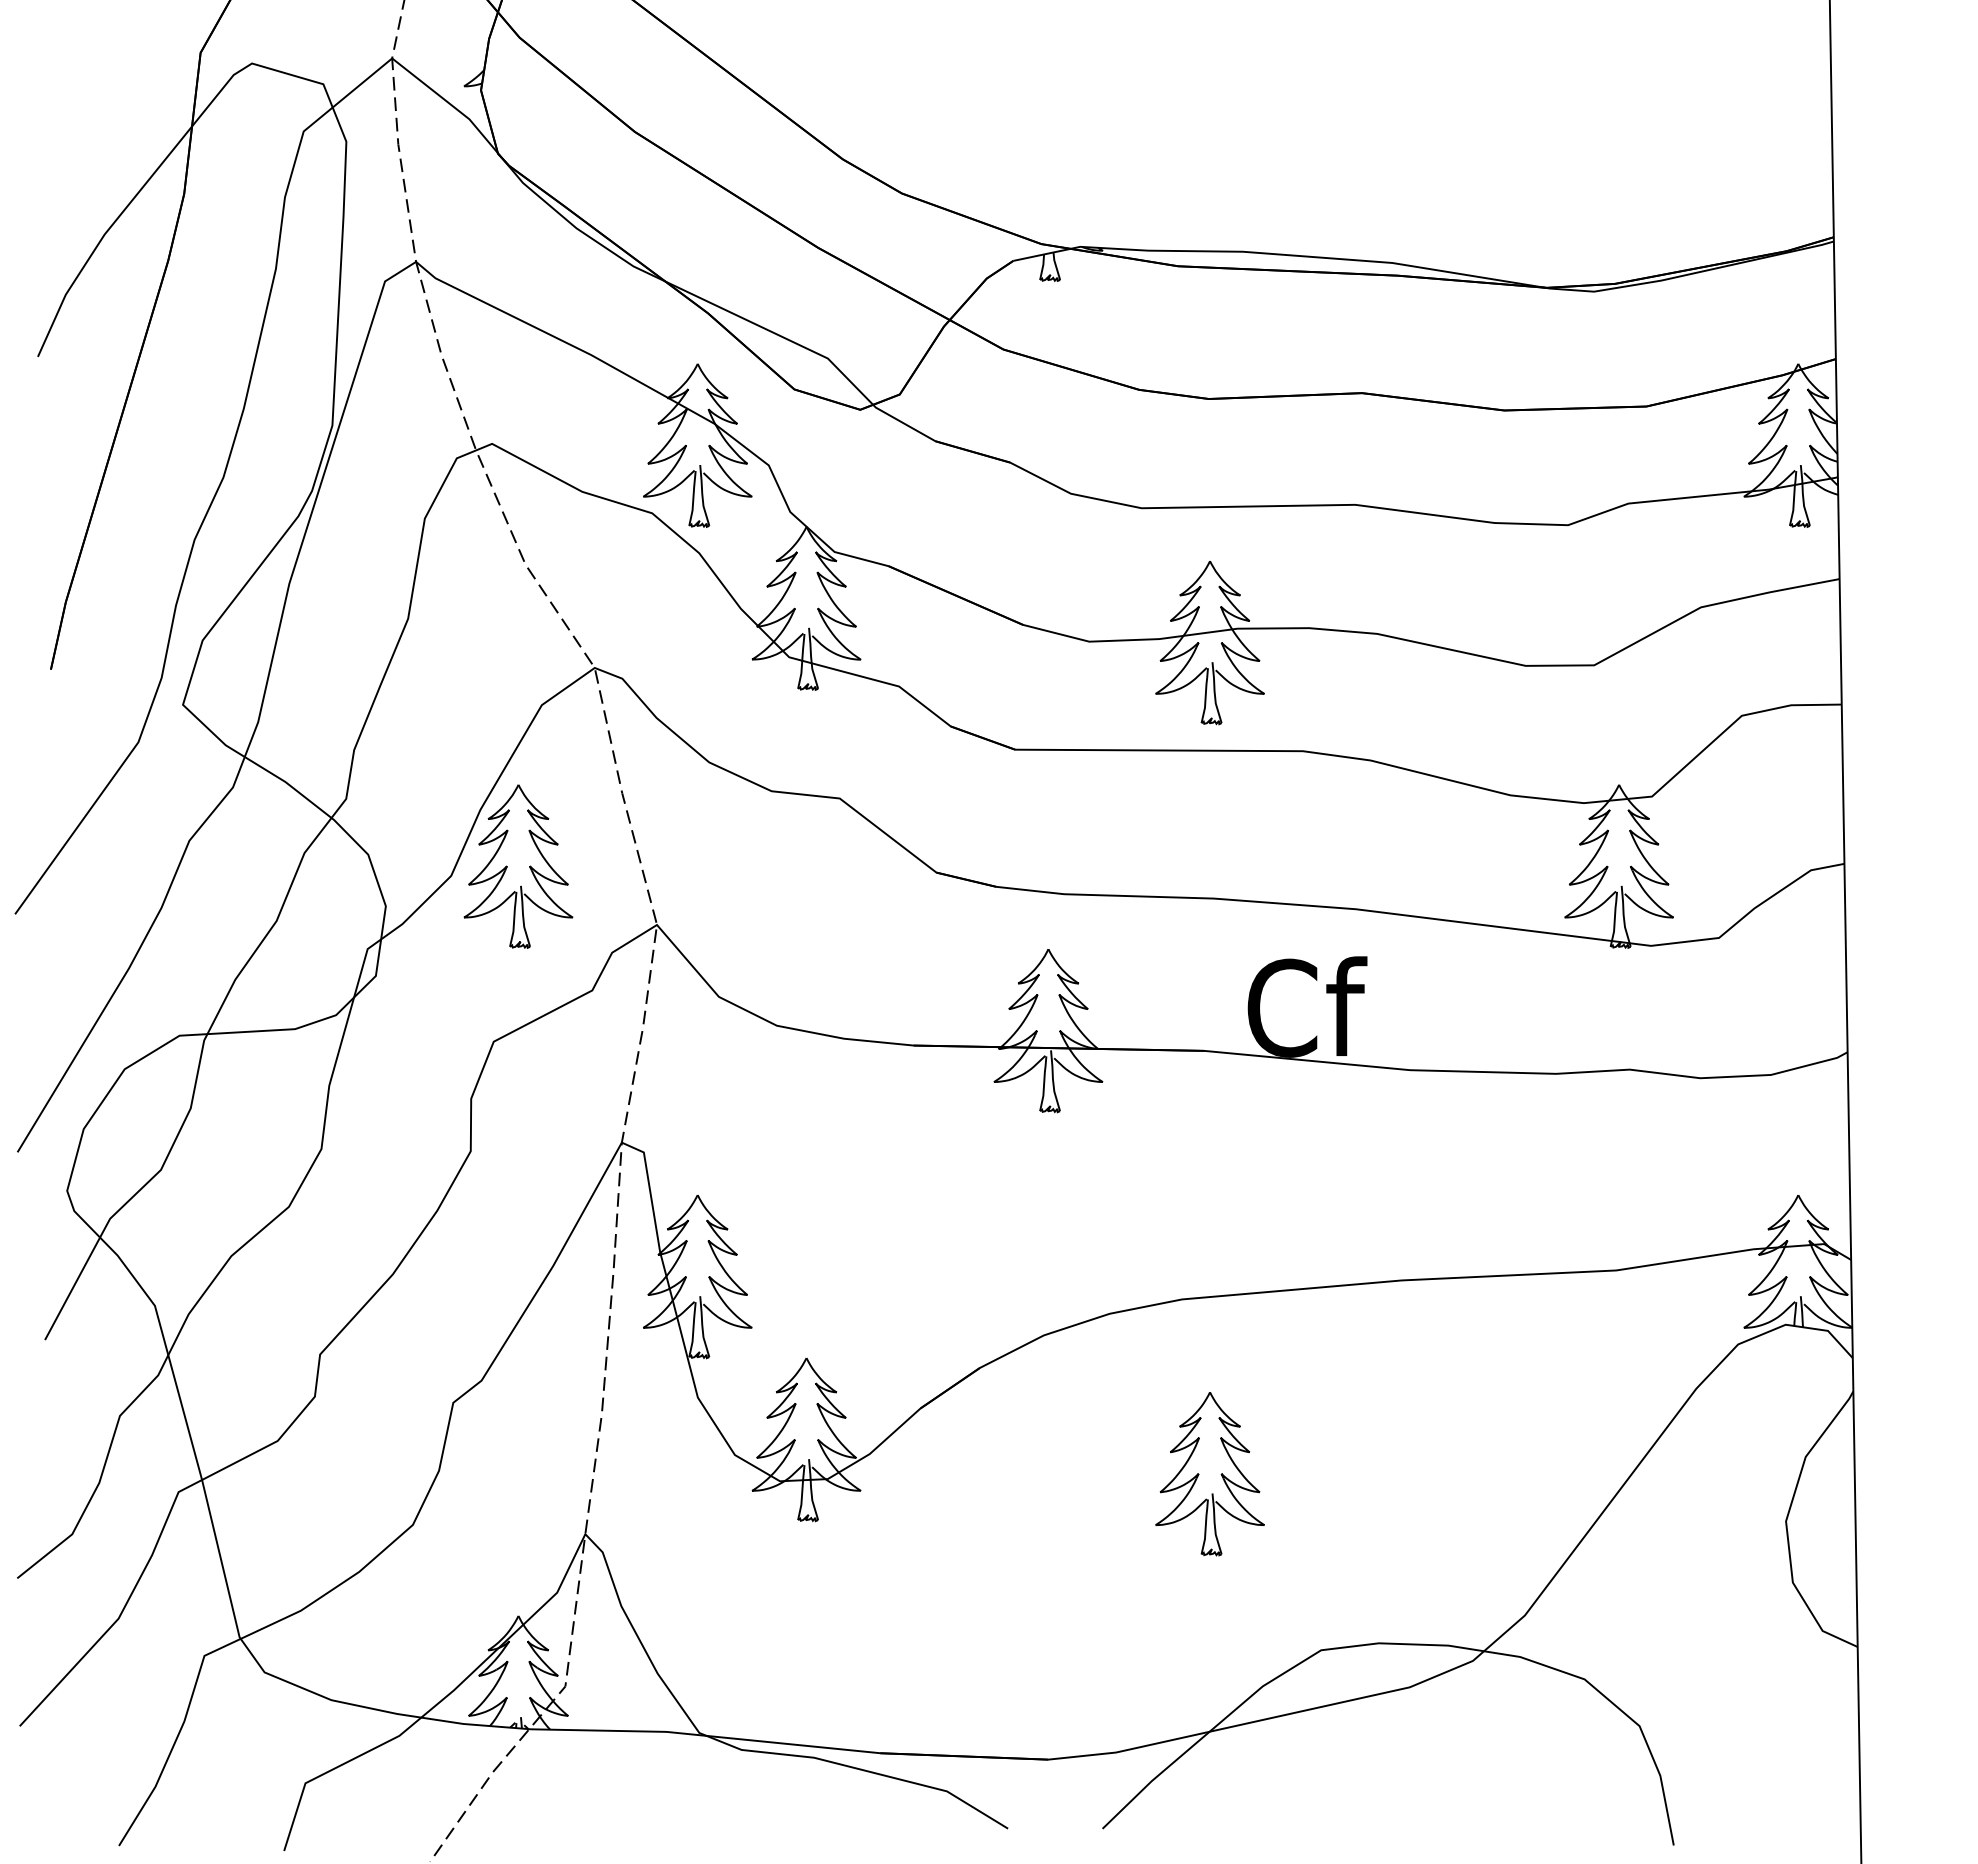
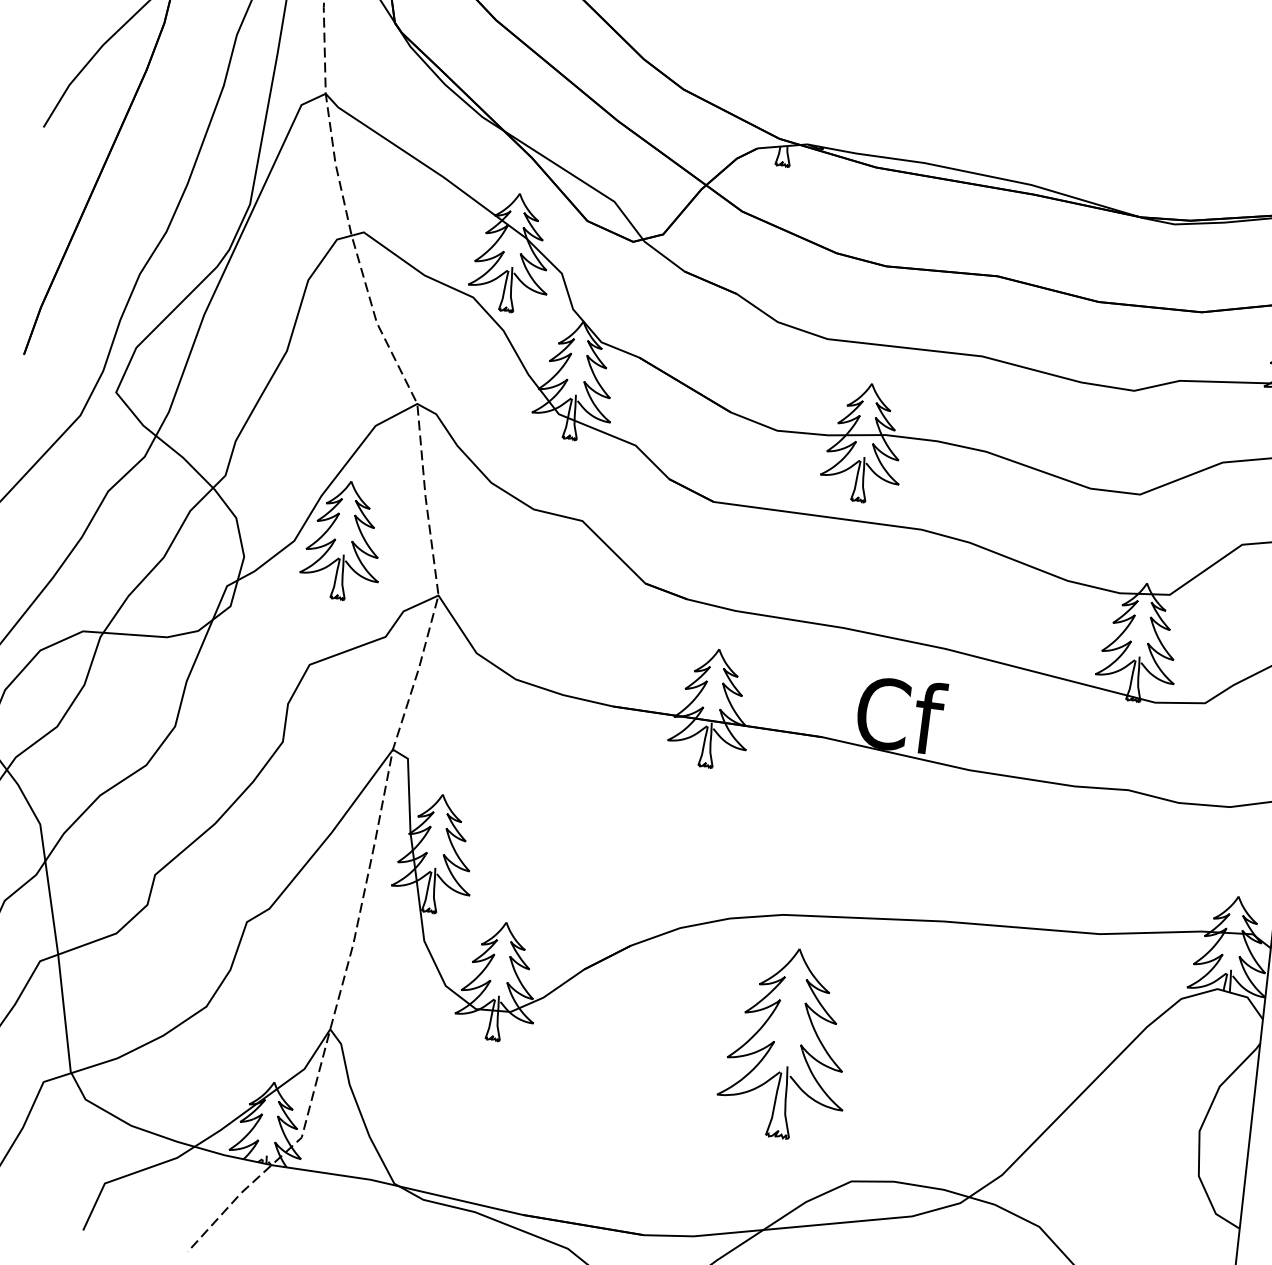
part: (1209, 1474) -> (787, 1043), size x1.6

